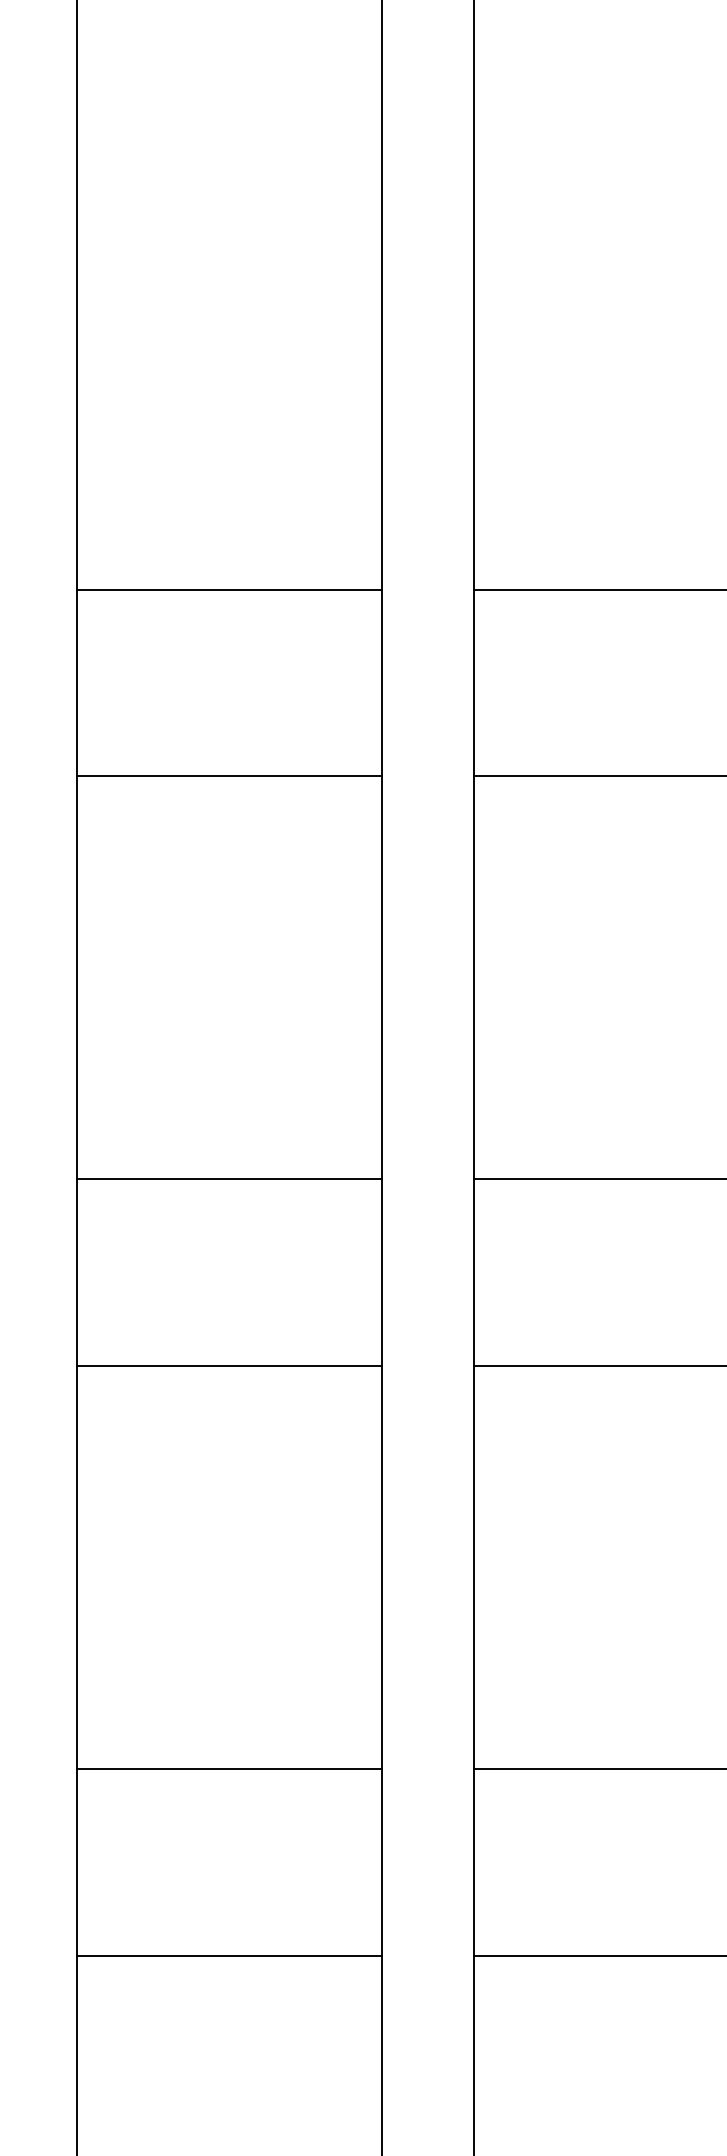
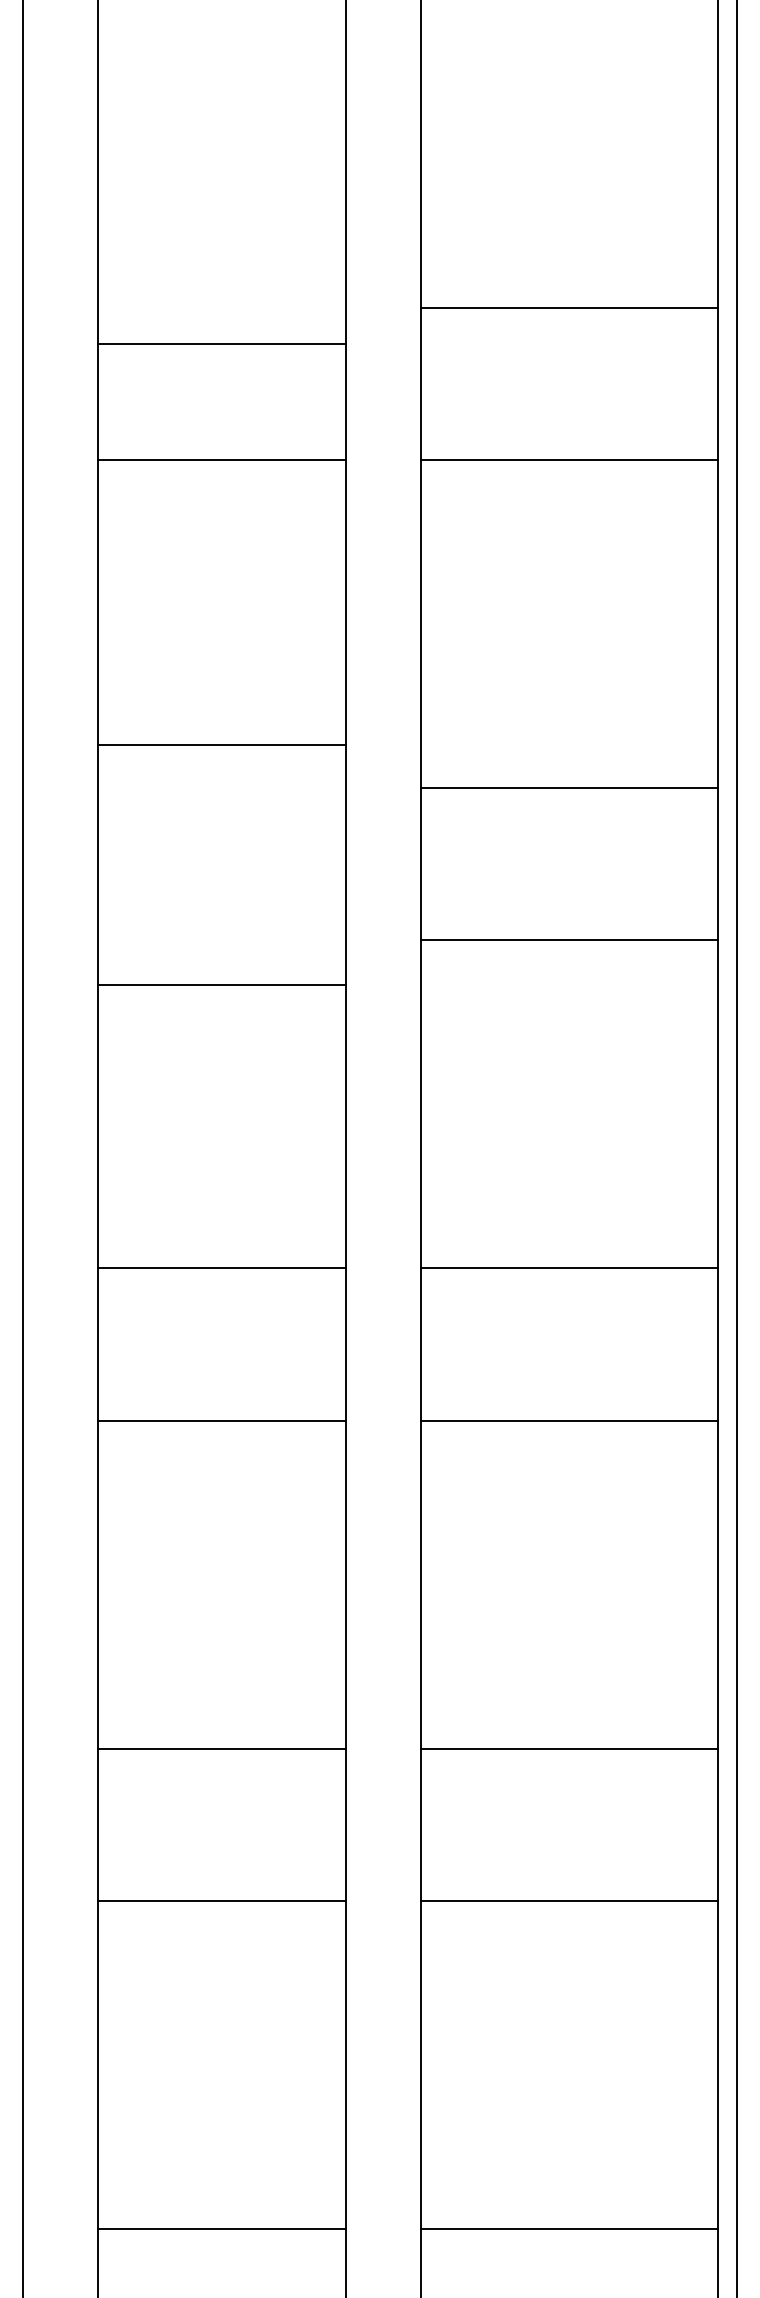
line: (228, 589) -> (221, 343), moved
line: (228, 1179) -> (221, 745), moved
line: (228, 1366) -> (221, 985), moved

